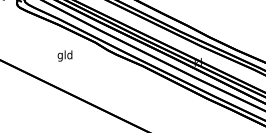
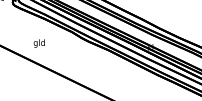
text: (63, 55) -> (38, 43), moved

